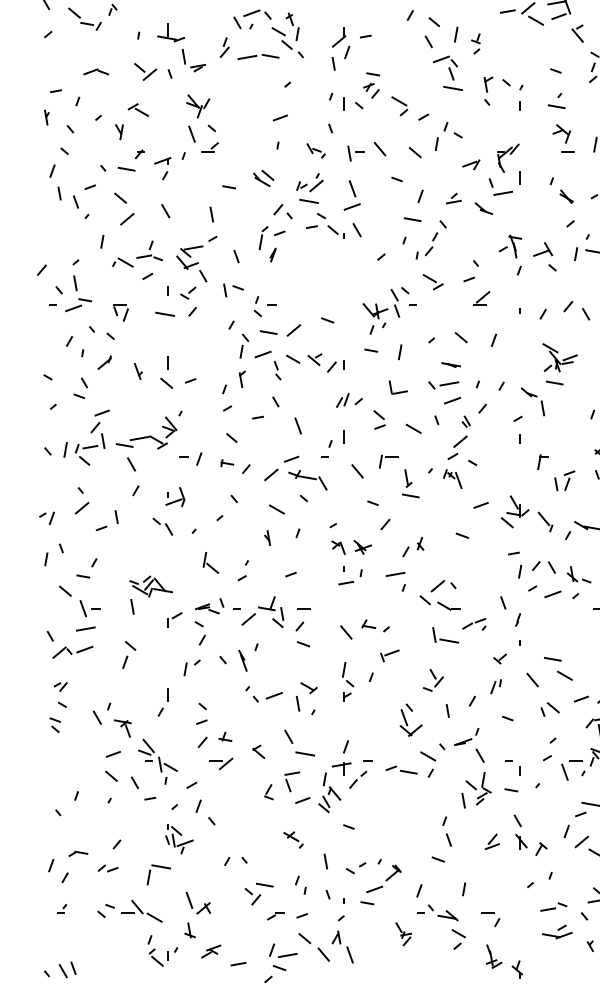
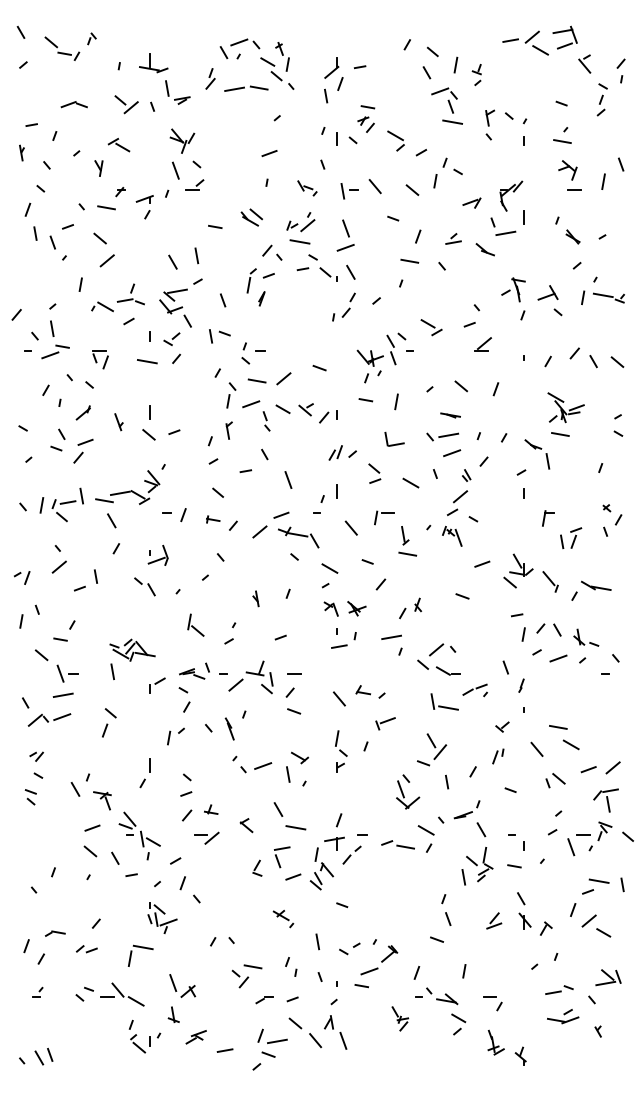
line: (165, 210) -> (172, 261), moved
part: (426, 245) -> (343, 306), moved
part: (100, 420) -> (83, 450), moved
line: (276, 509) -> (329, 568), moved
part: (433, 680) -> (431, 749), size x1.4

